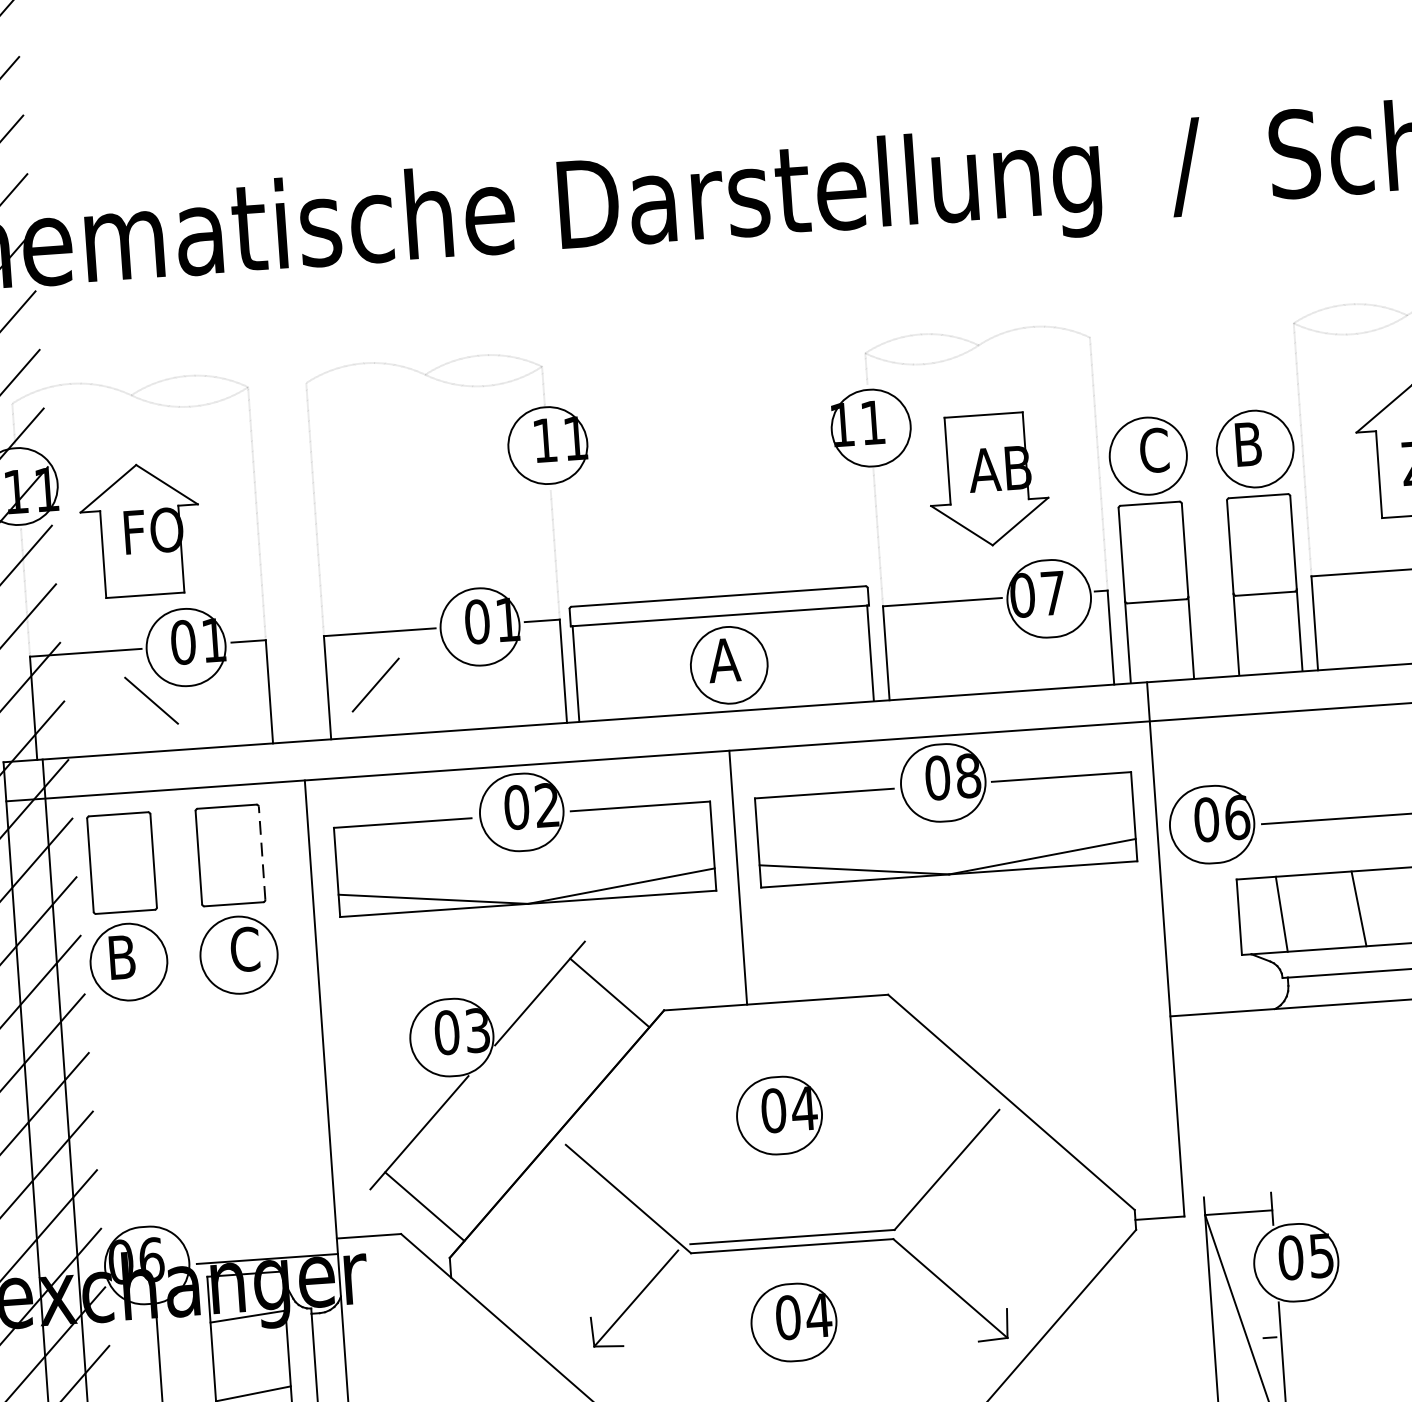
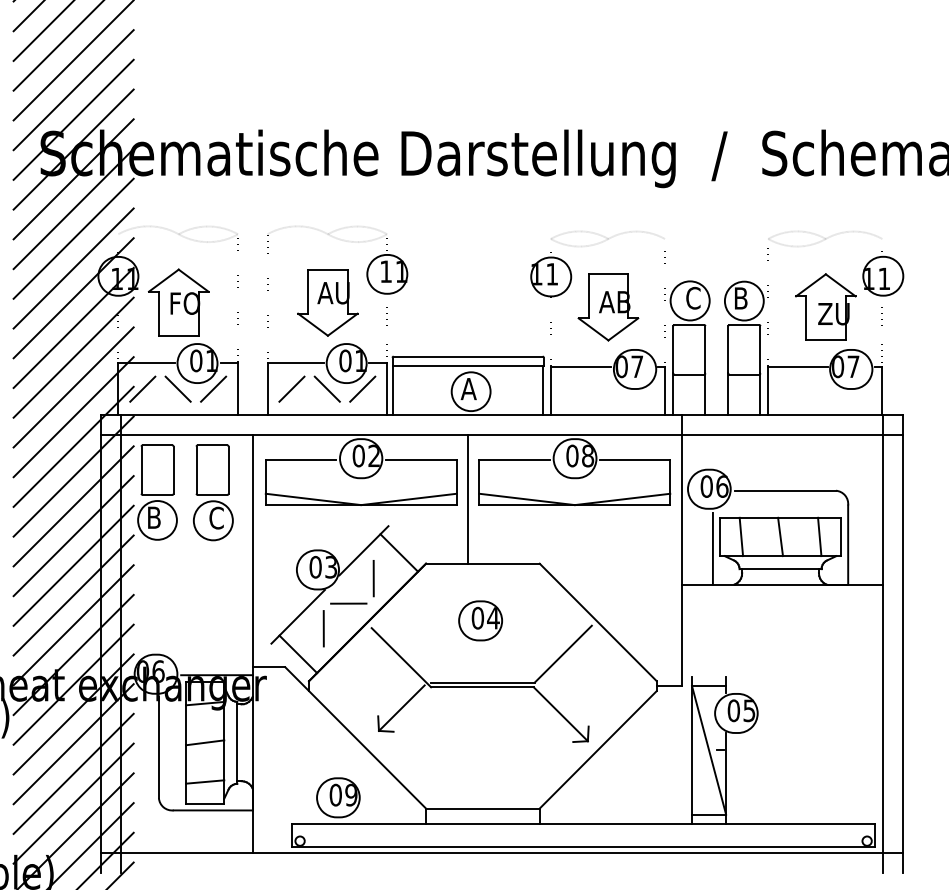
part: (433, 509) -> (327, 302), added
line: (514, 673) -> (362, 388), added
line: (443, 678) -> (326, 388), added
line: (221, 694) -> (213, 388), added
line: (81, 704) -> (142, 388), added
line: (261, 853) -> (228, 470), dashed -> solid
line: (1226, 940) -> (712, 548), added
line: (562, 1046) -> (373, 578), added
line: (516, 1099) -> (348, 603), added
line: (470, 1152) -> (323, 628), added
part: (793, 1321) -> (480, 725), removed

